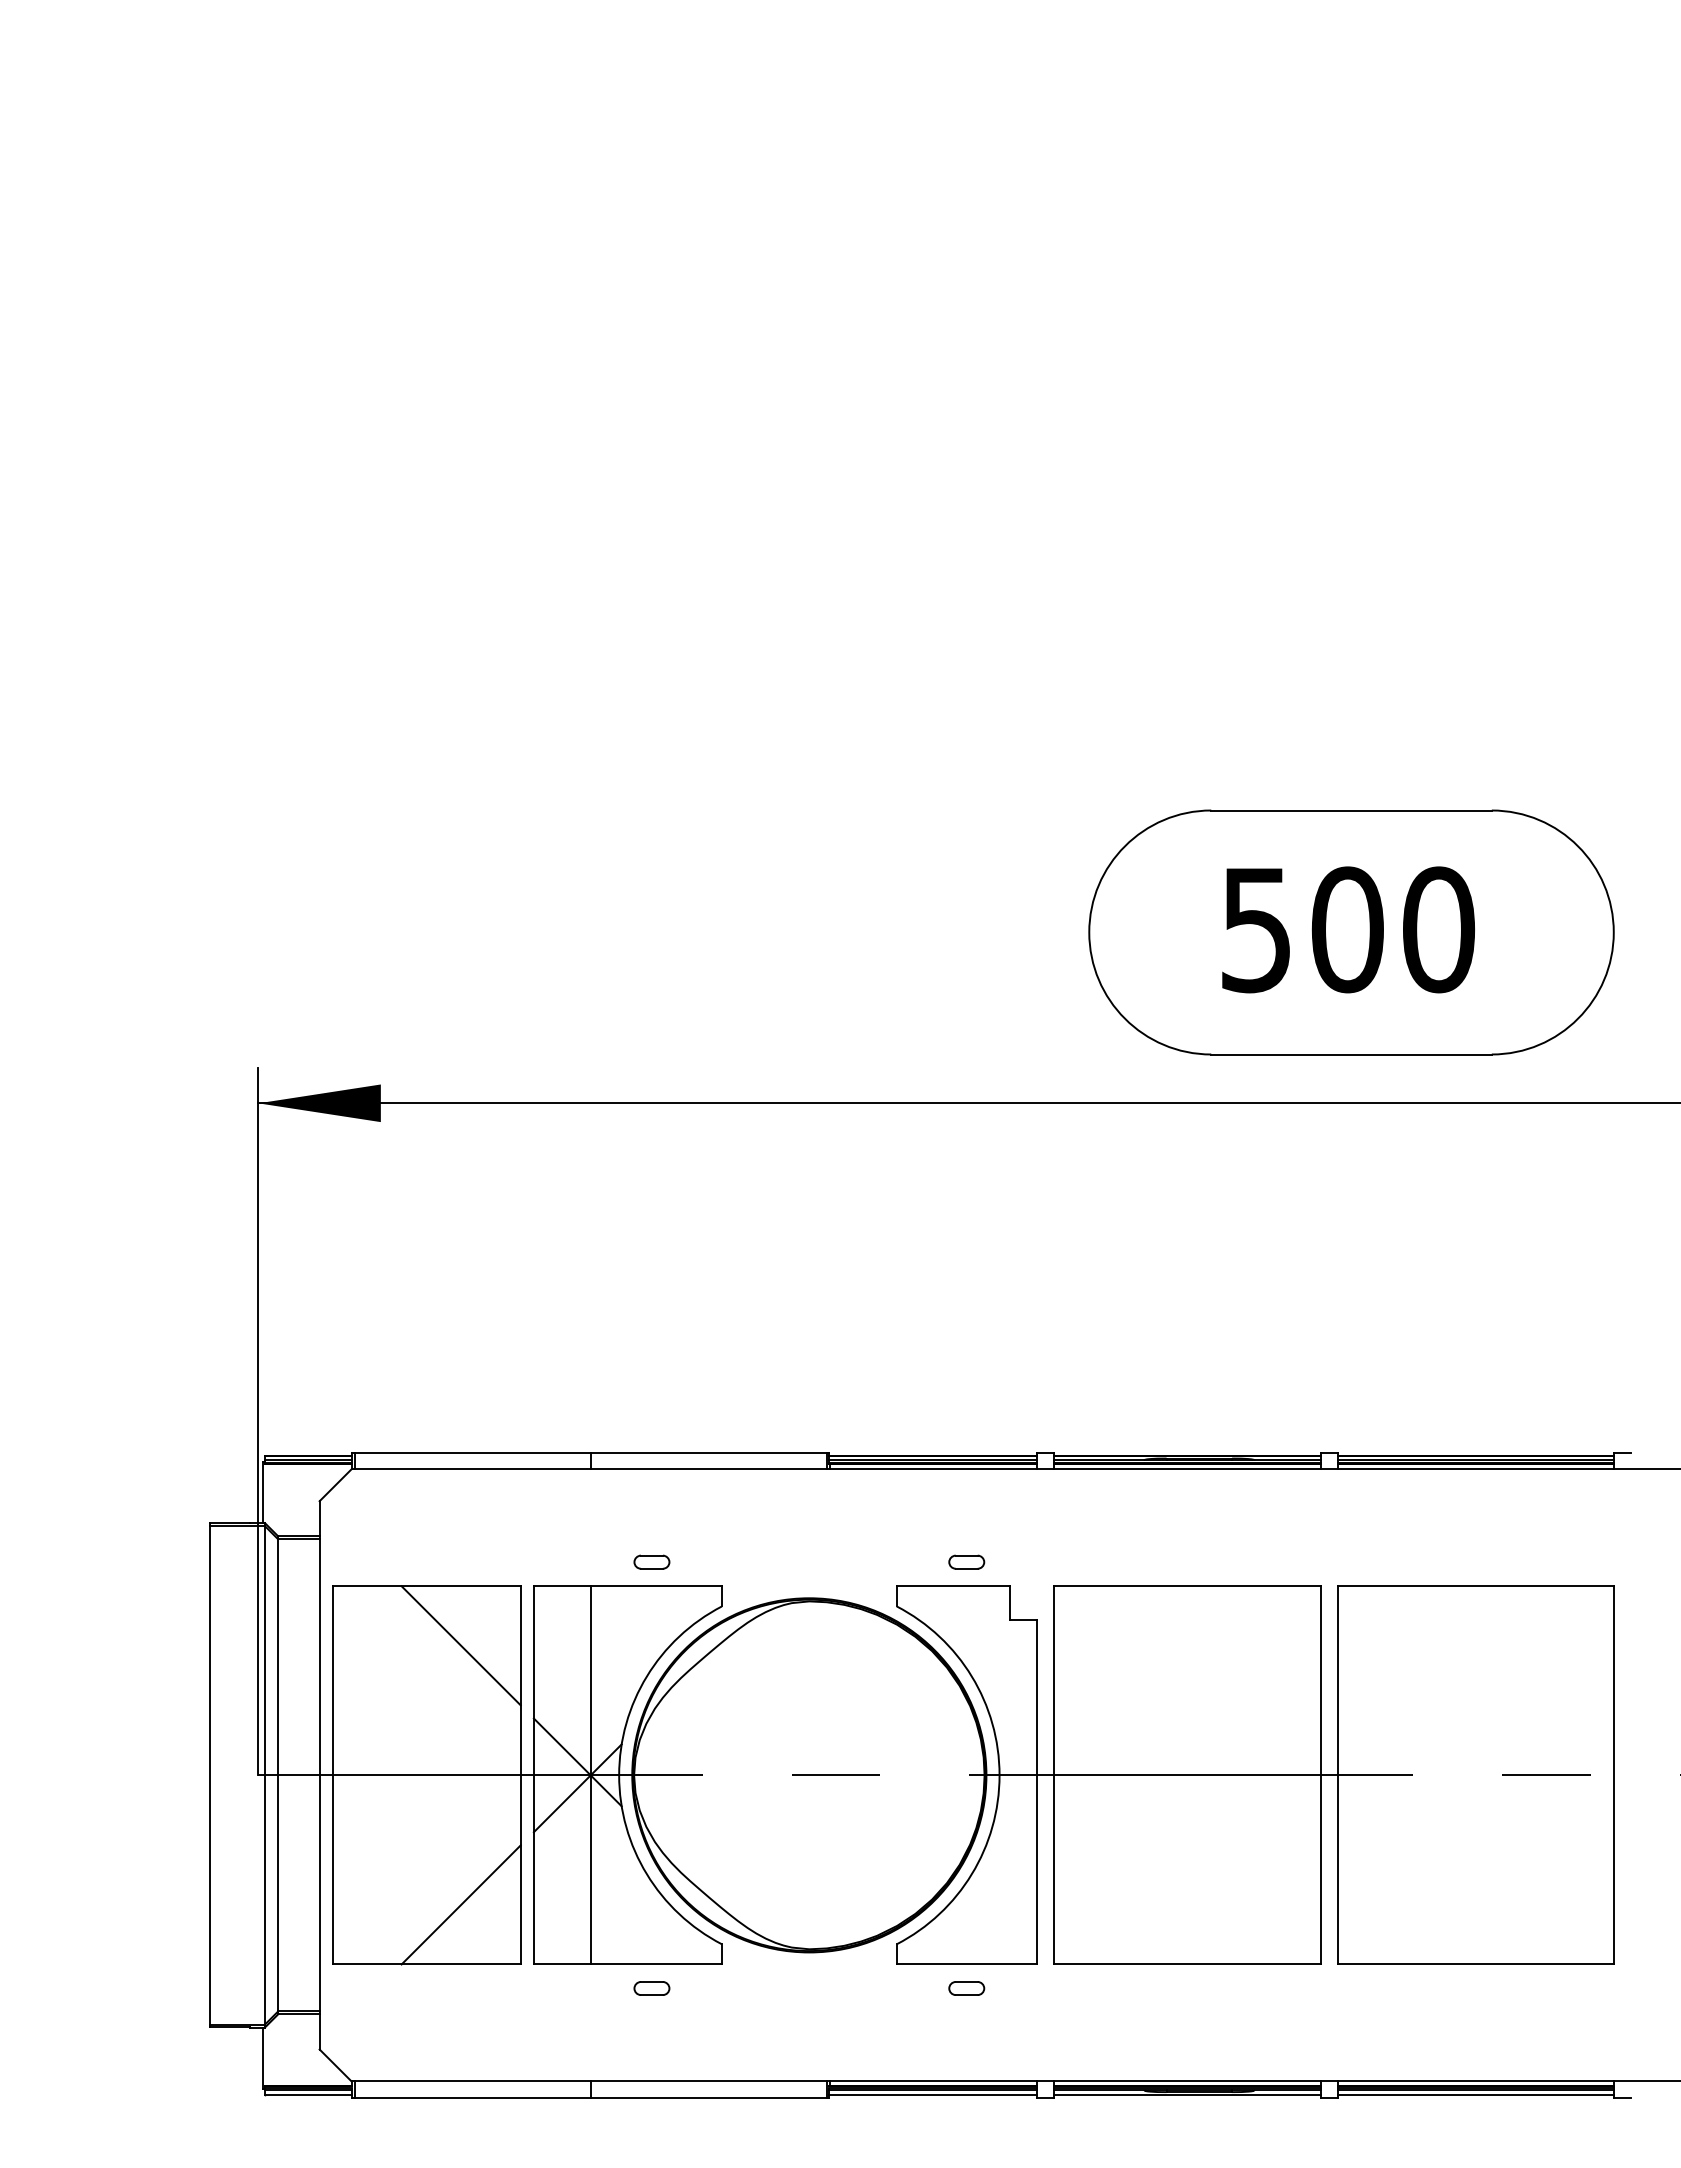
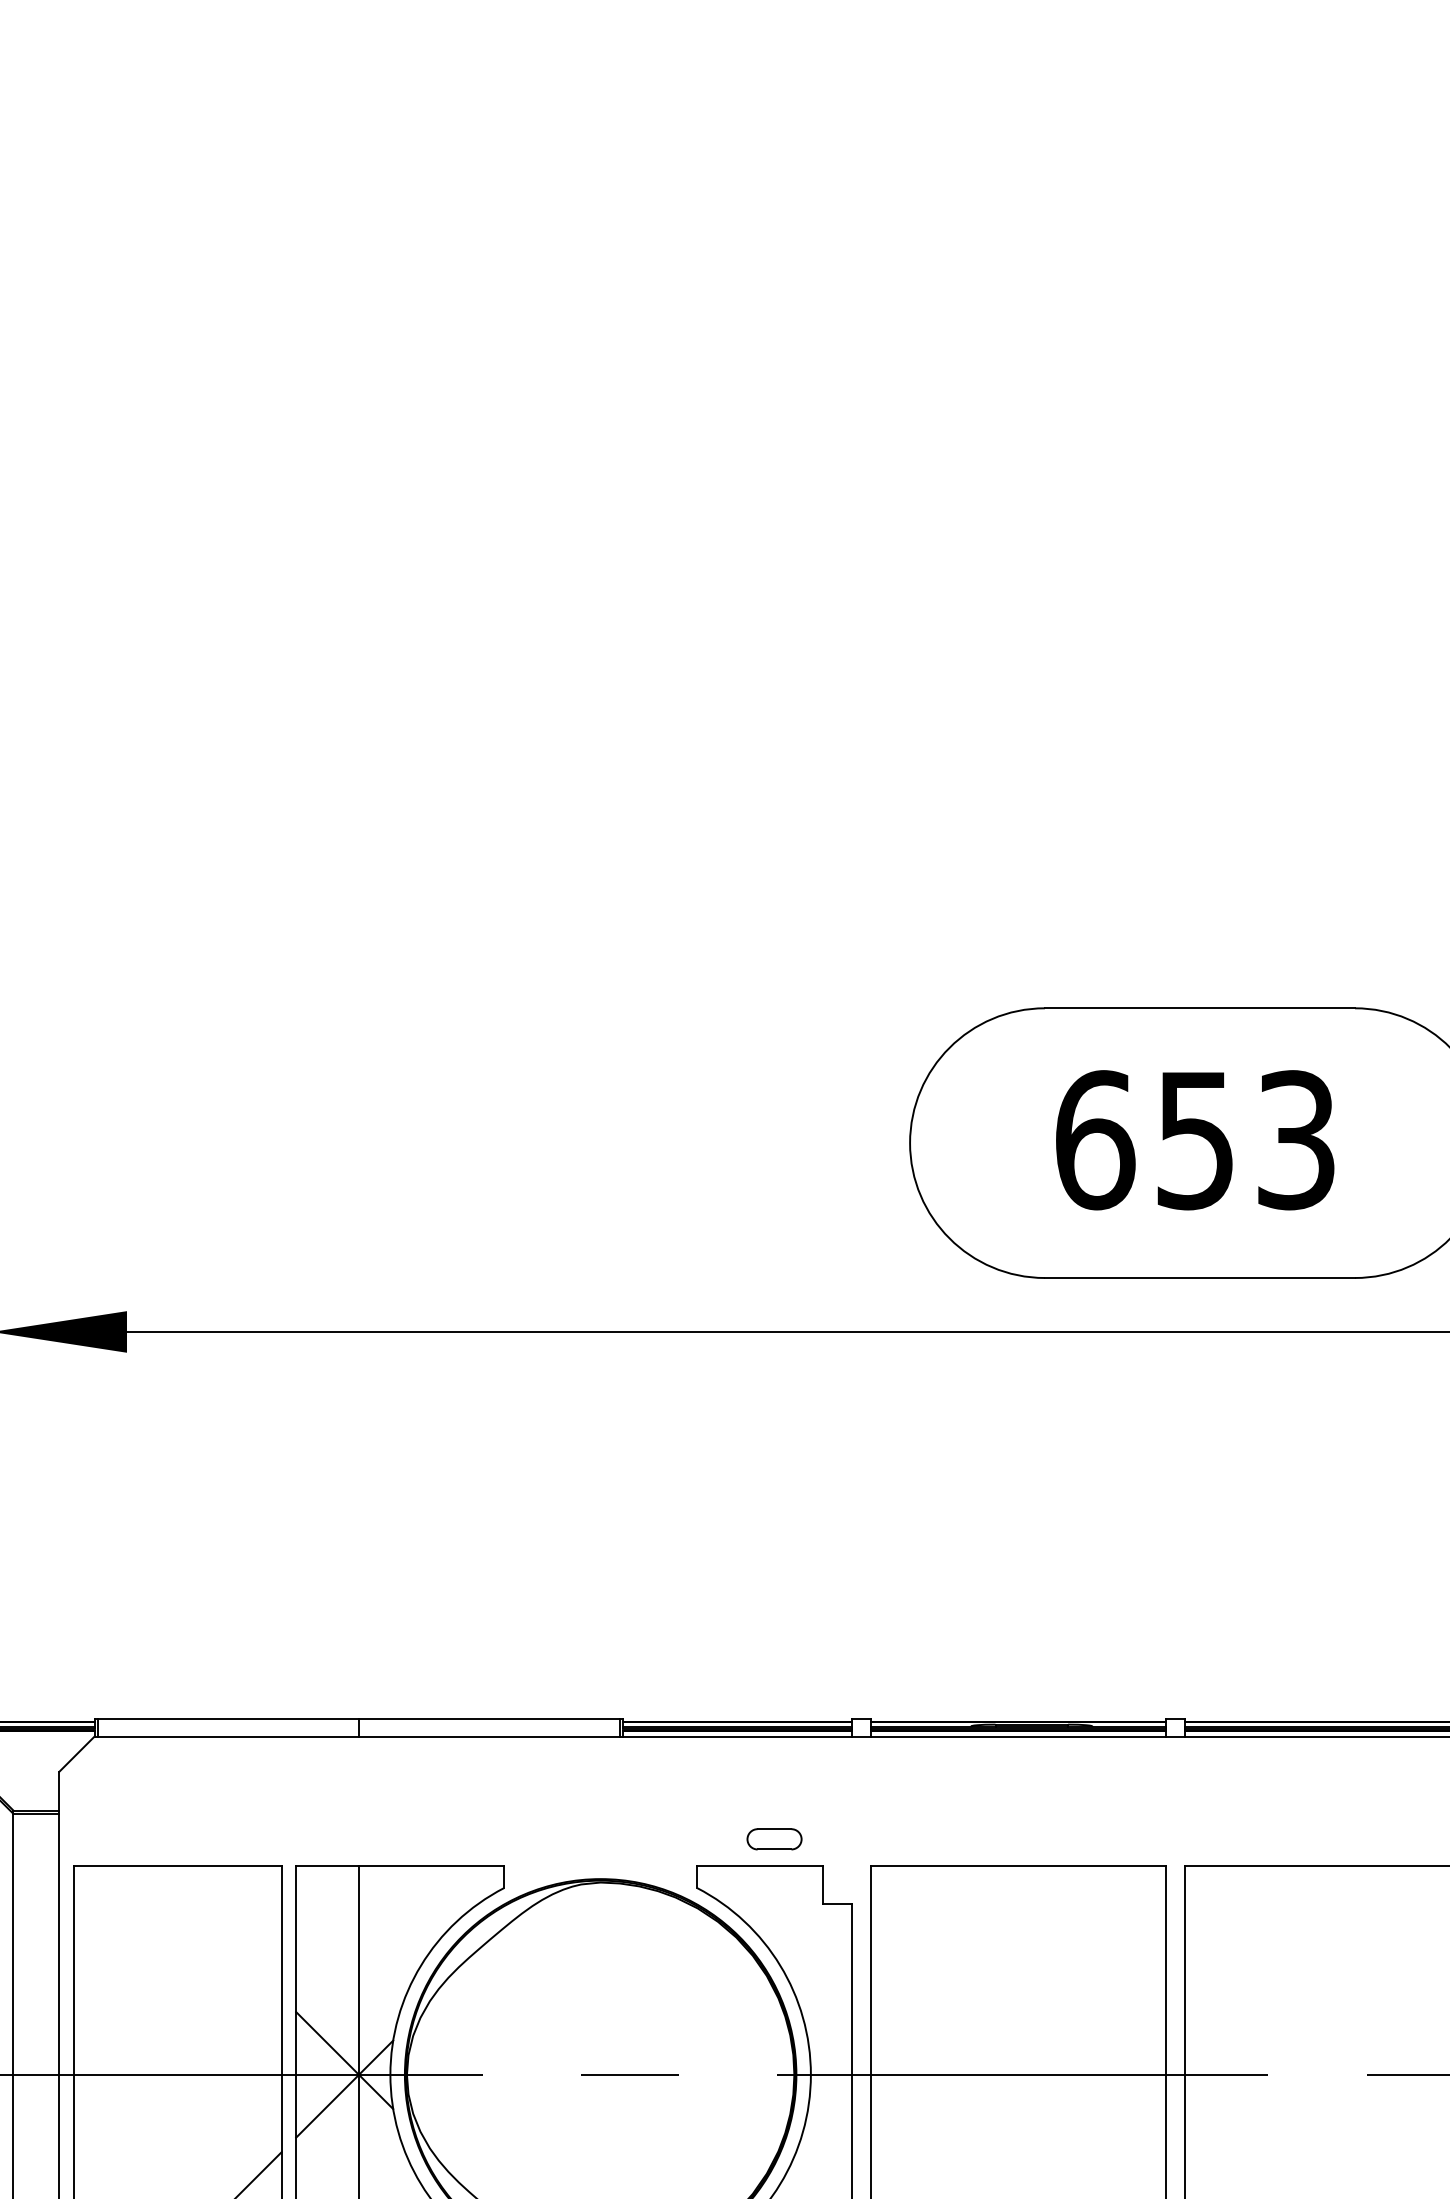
text: (1348, 929) -> (1196, 1139), 500 -> 653
part: (651, 1561) -> (426, 1838), removed
part: (966, 1561) -> (774, 1838), size x1.4
line: (460, 1645) -> (215, 1931), removed

